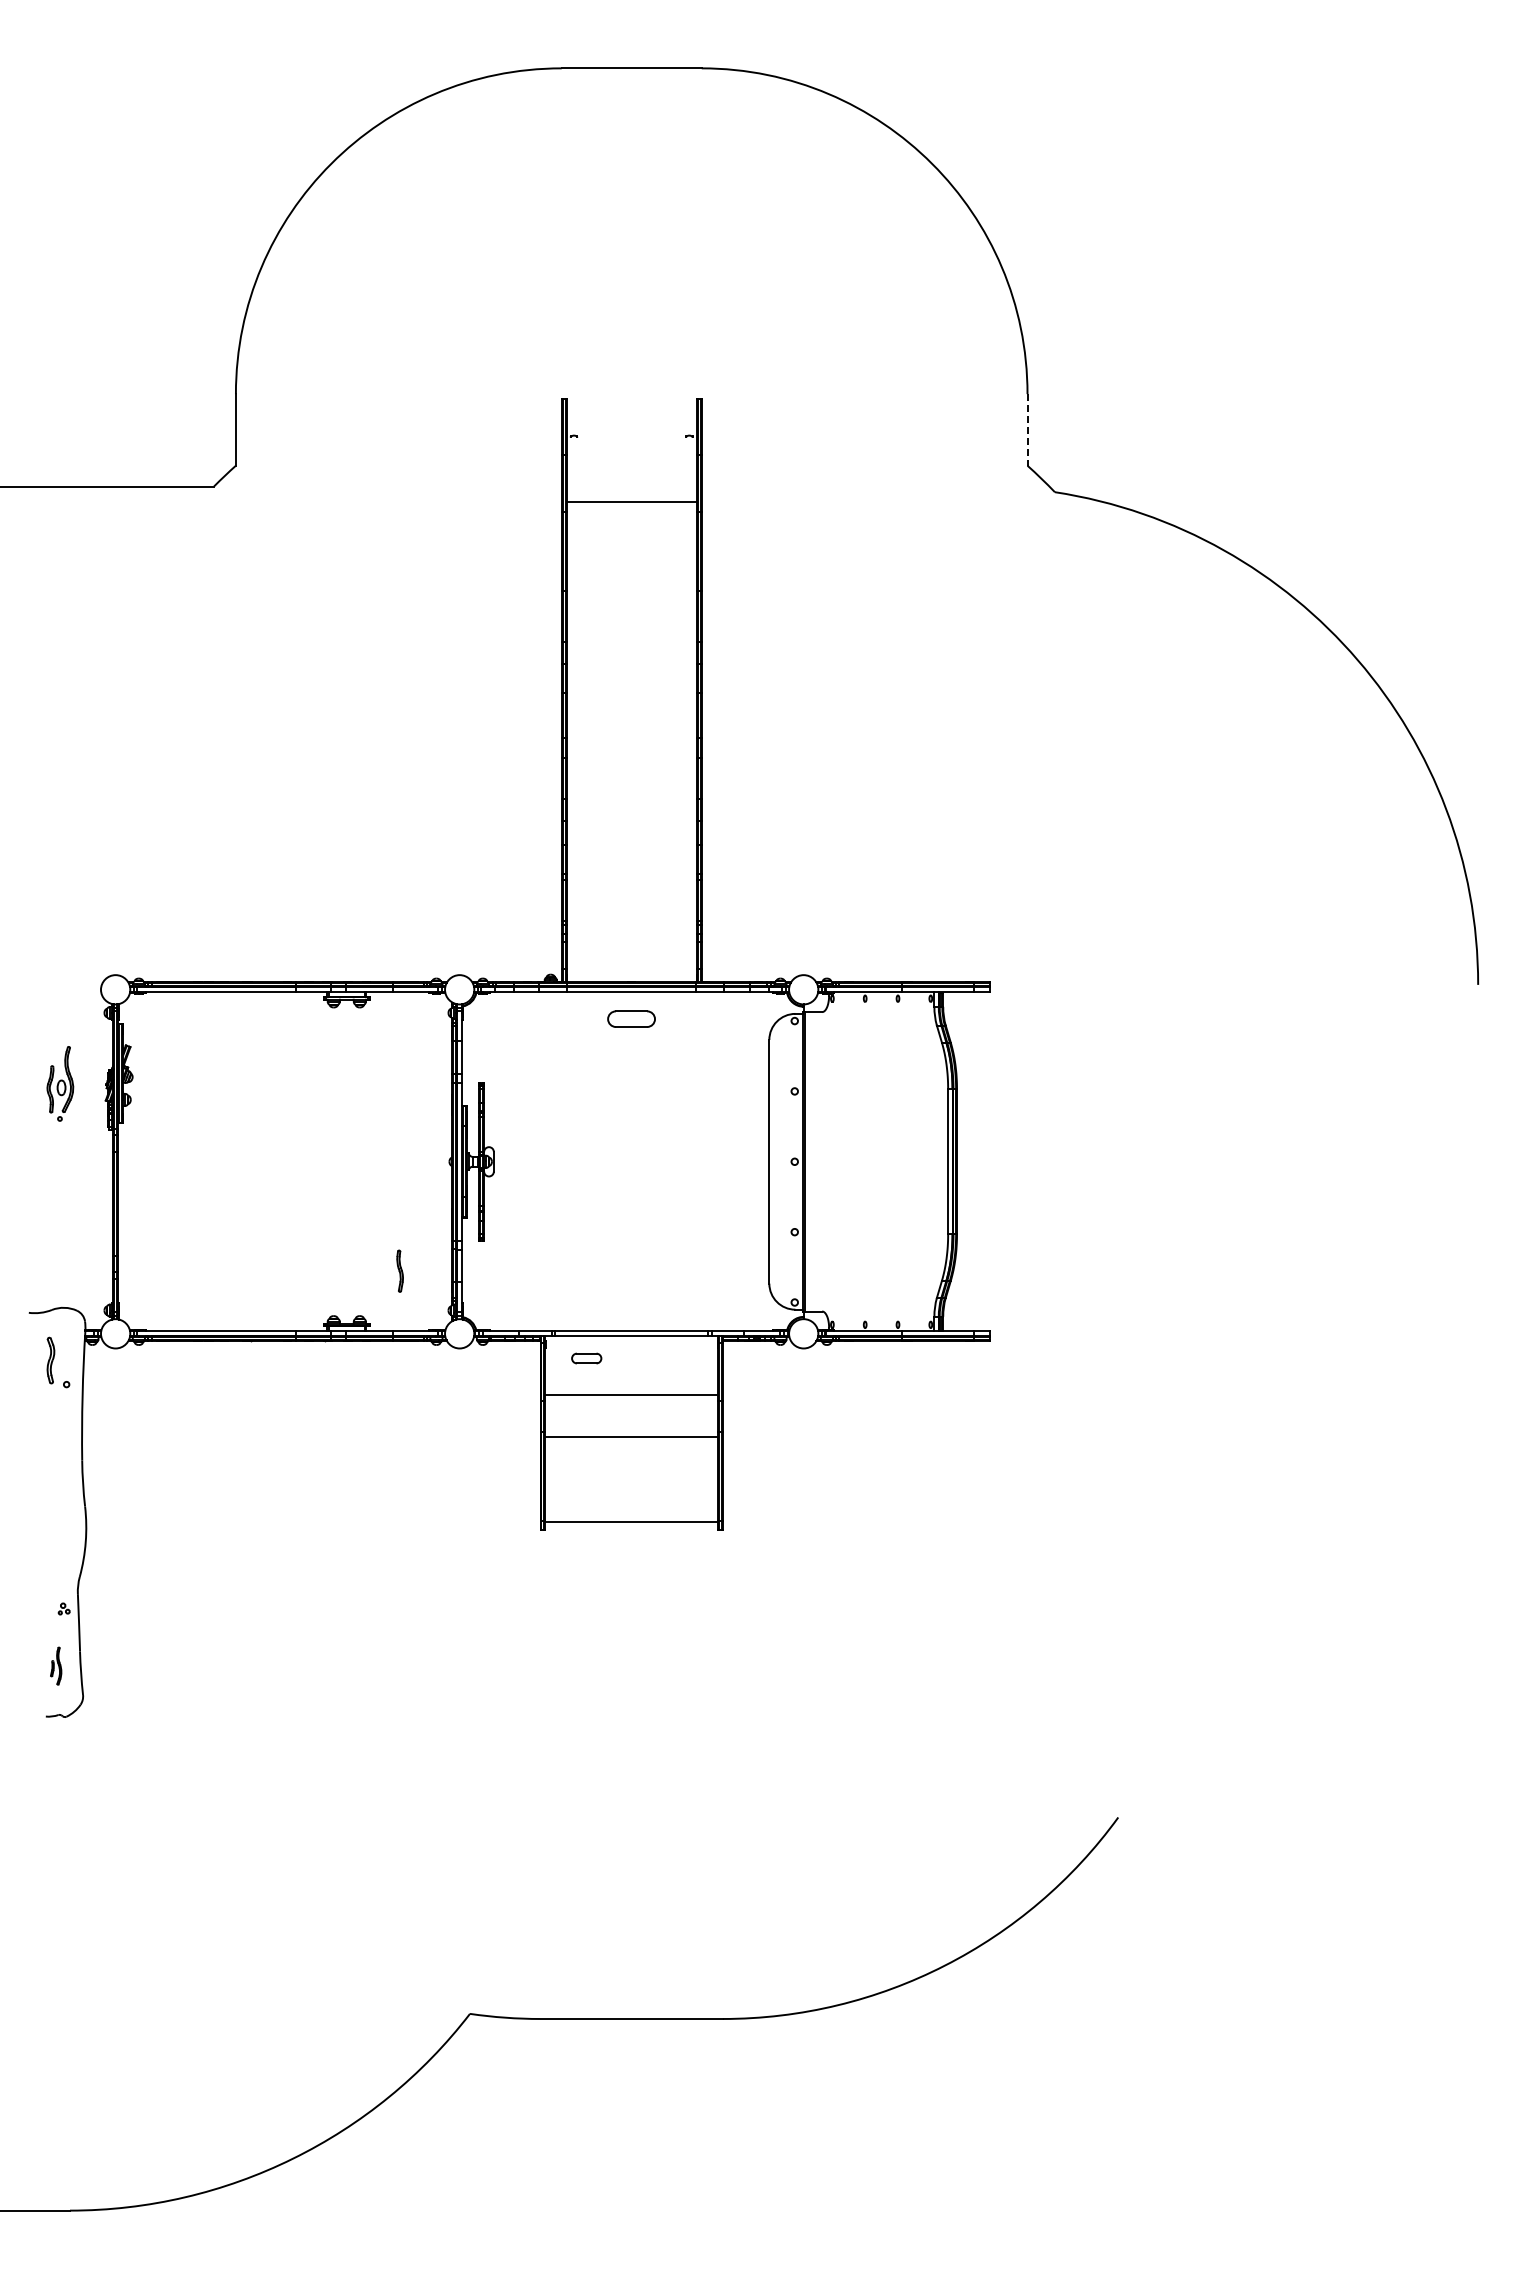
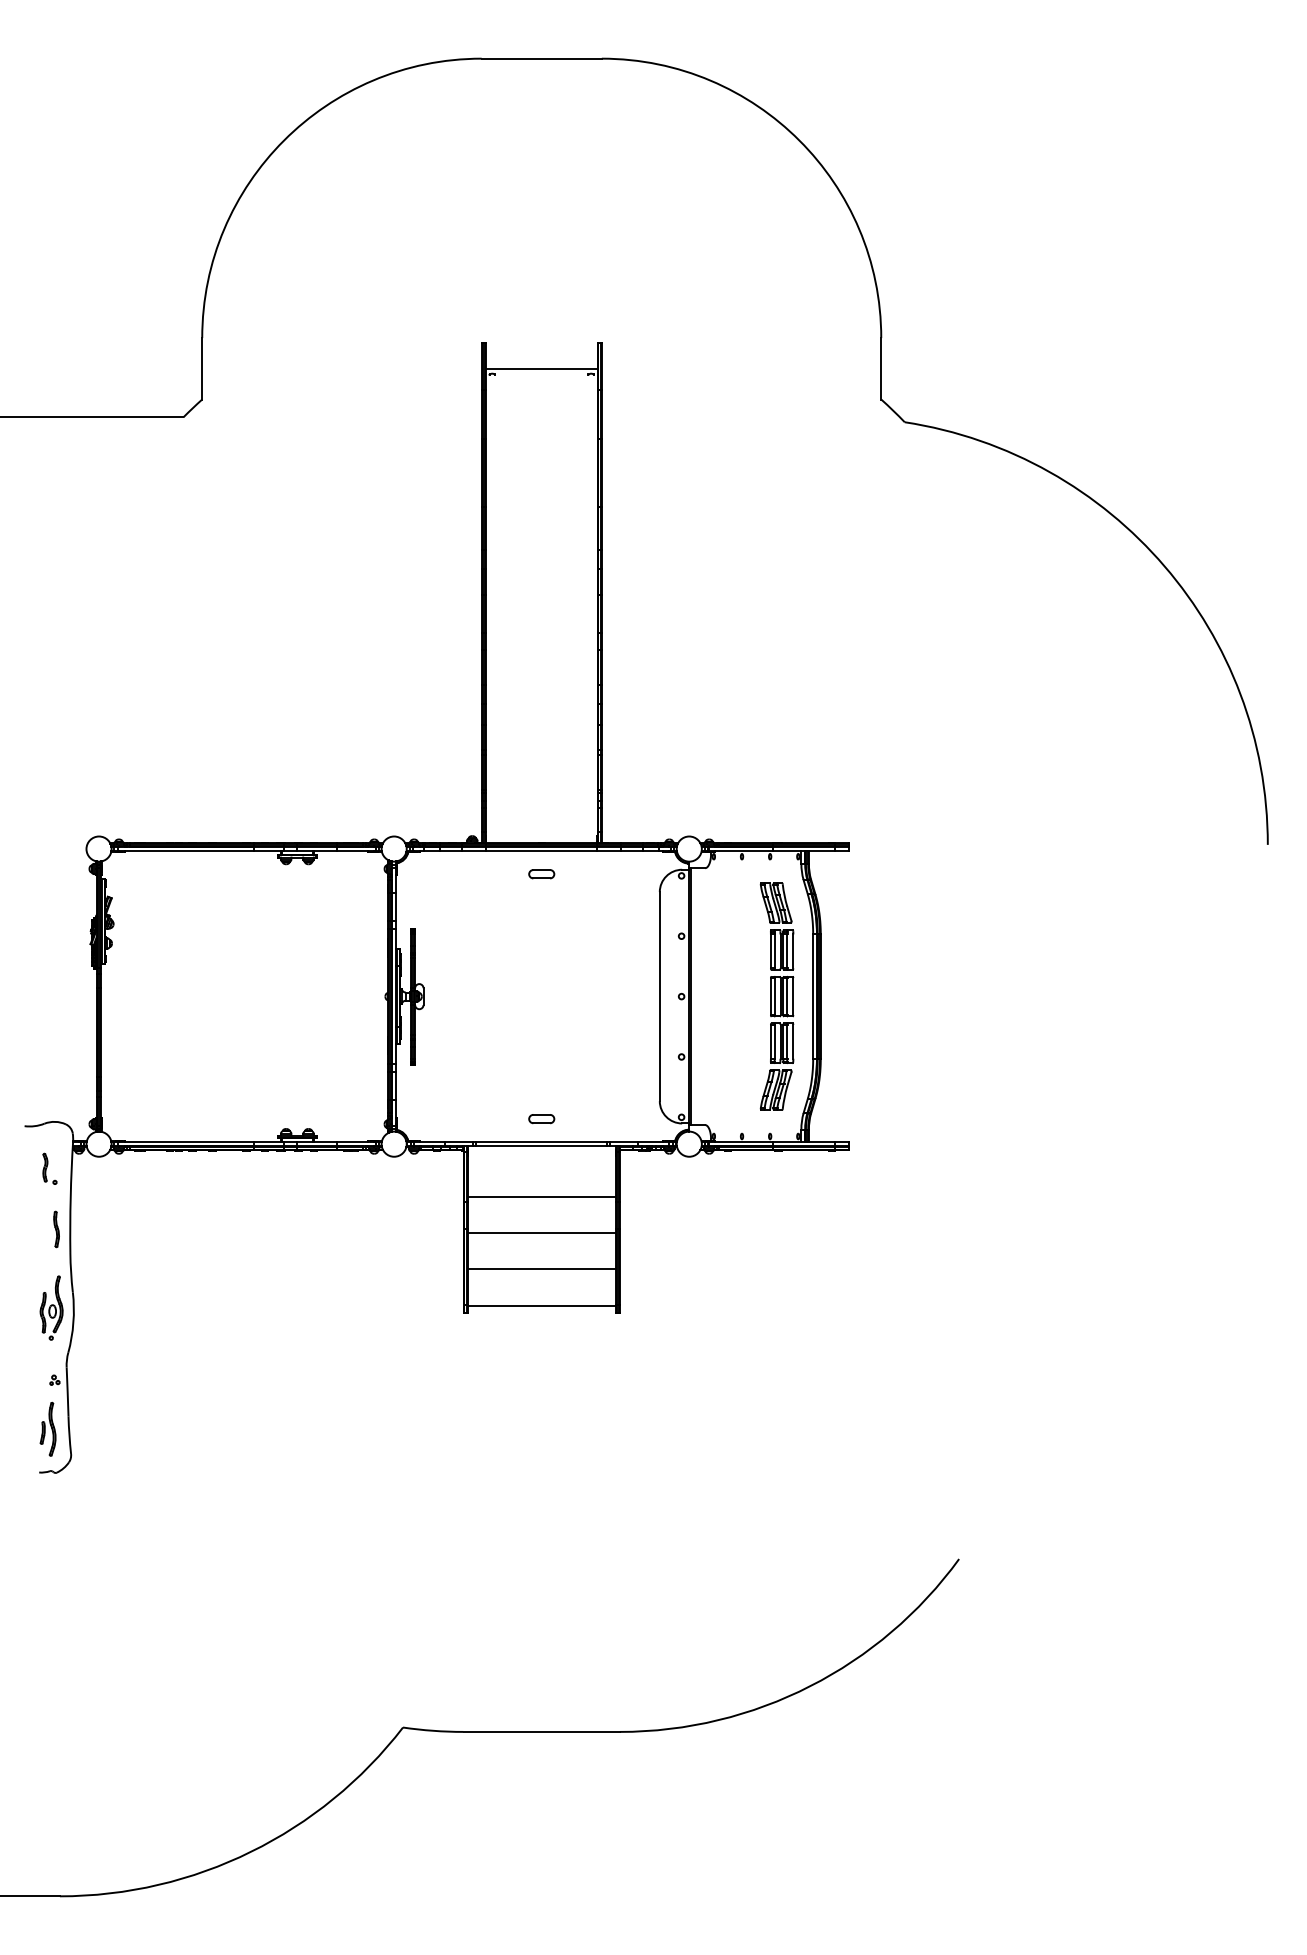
line: (1027, 429) -> (881, 368), dashed -> solid
line: (631, 501) -> (541, 369), moved
part: (631, 1018) -> (541, 873), size x0.62
part: (60, 1083) -> (51, 1307), moved
part: (905, 1161) -> (776, 996), added
part: (399, 1270) -> (56, 1228), moved
part: (586, 1358) -> (541, 1119), moved
part: (58, 1362) -> (50, 1168), size x0.71
line: (631, 1479) -> (541, 1269), added
part: (55, 1665) -> (47, 1428), size x1.67

